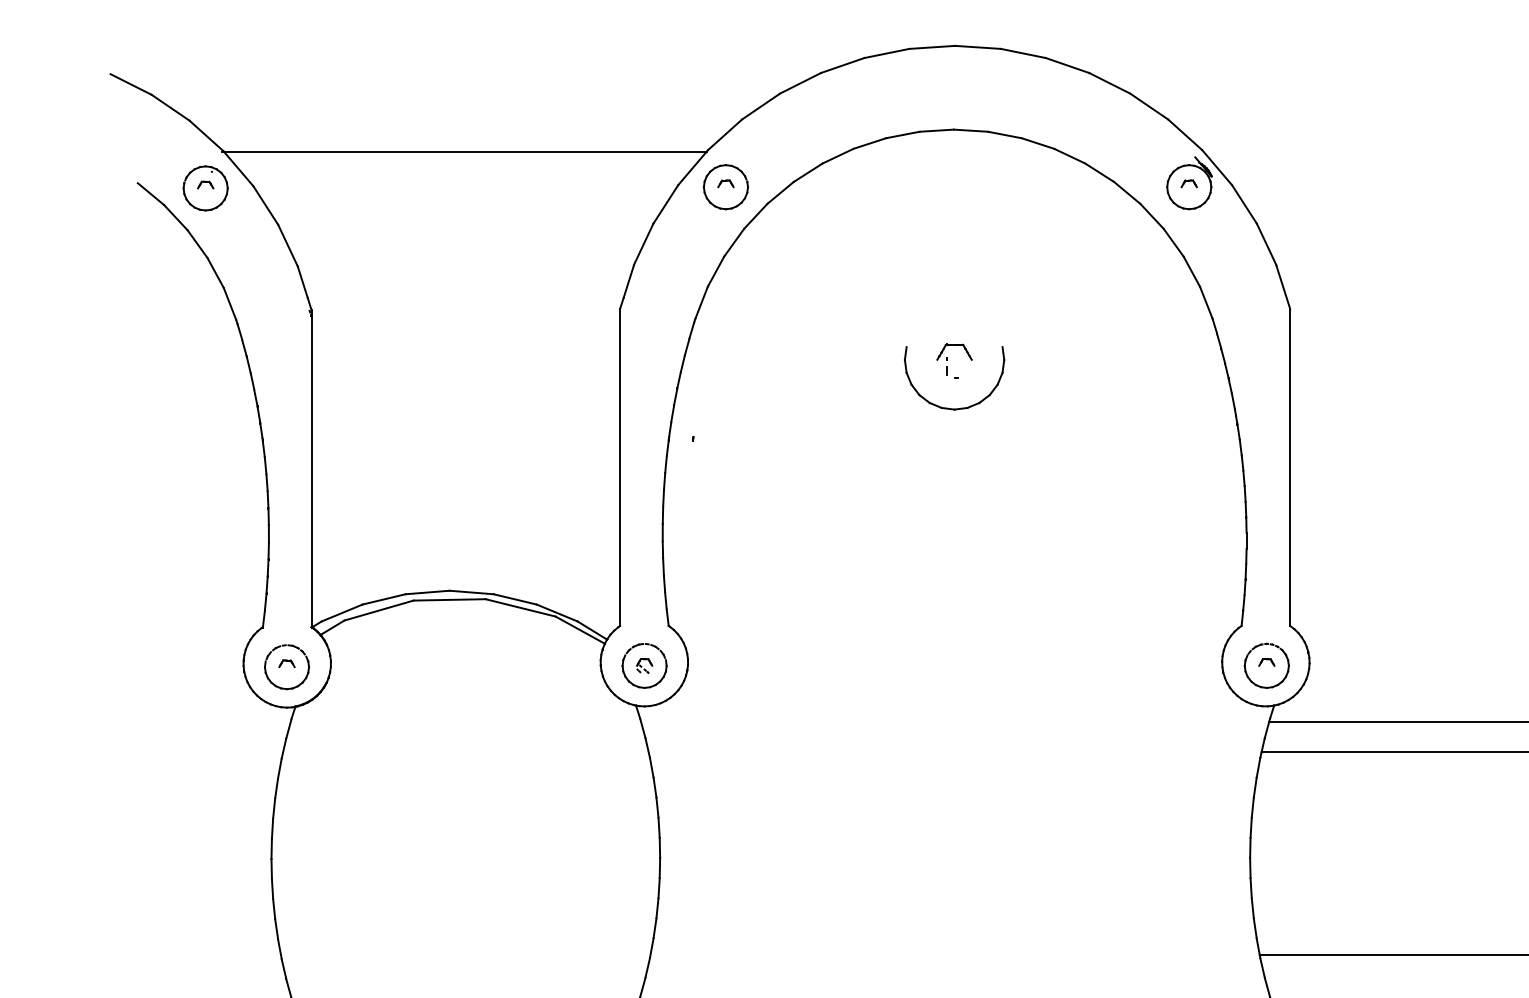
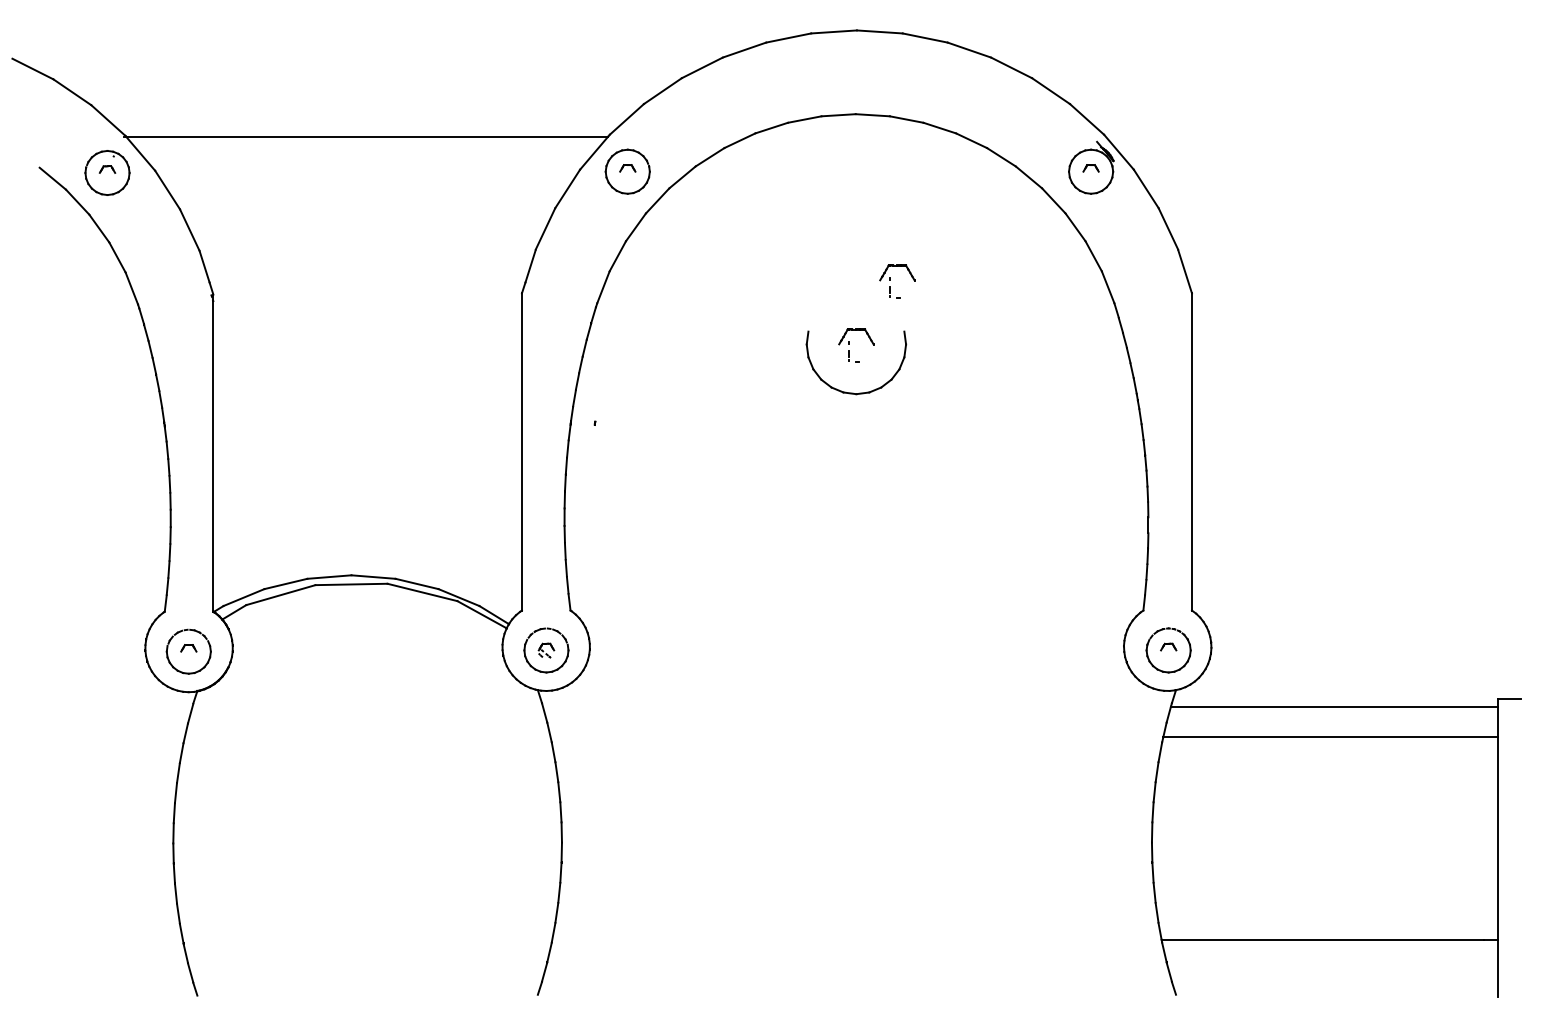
part: (988, 295) -> (890, 280), added

